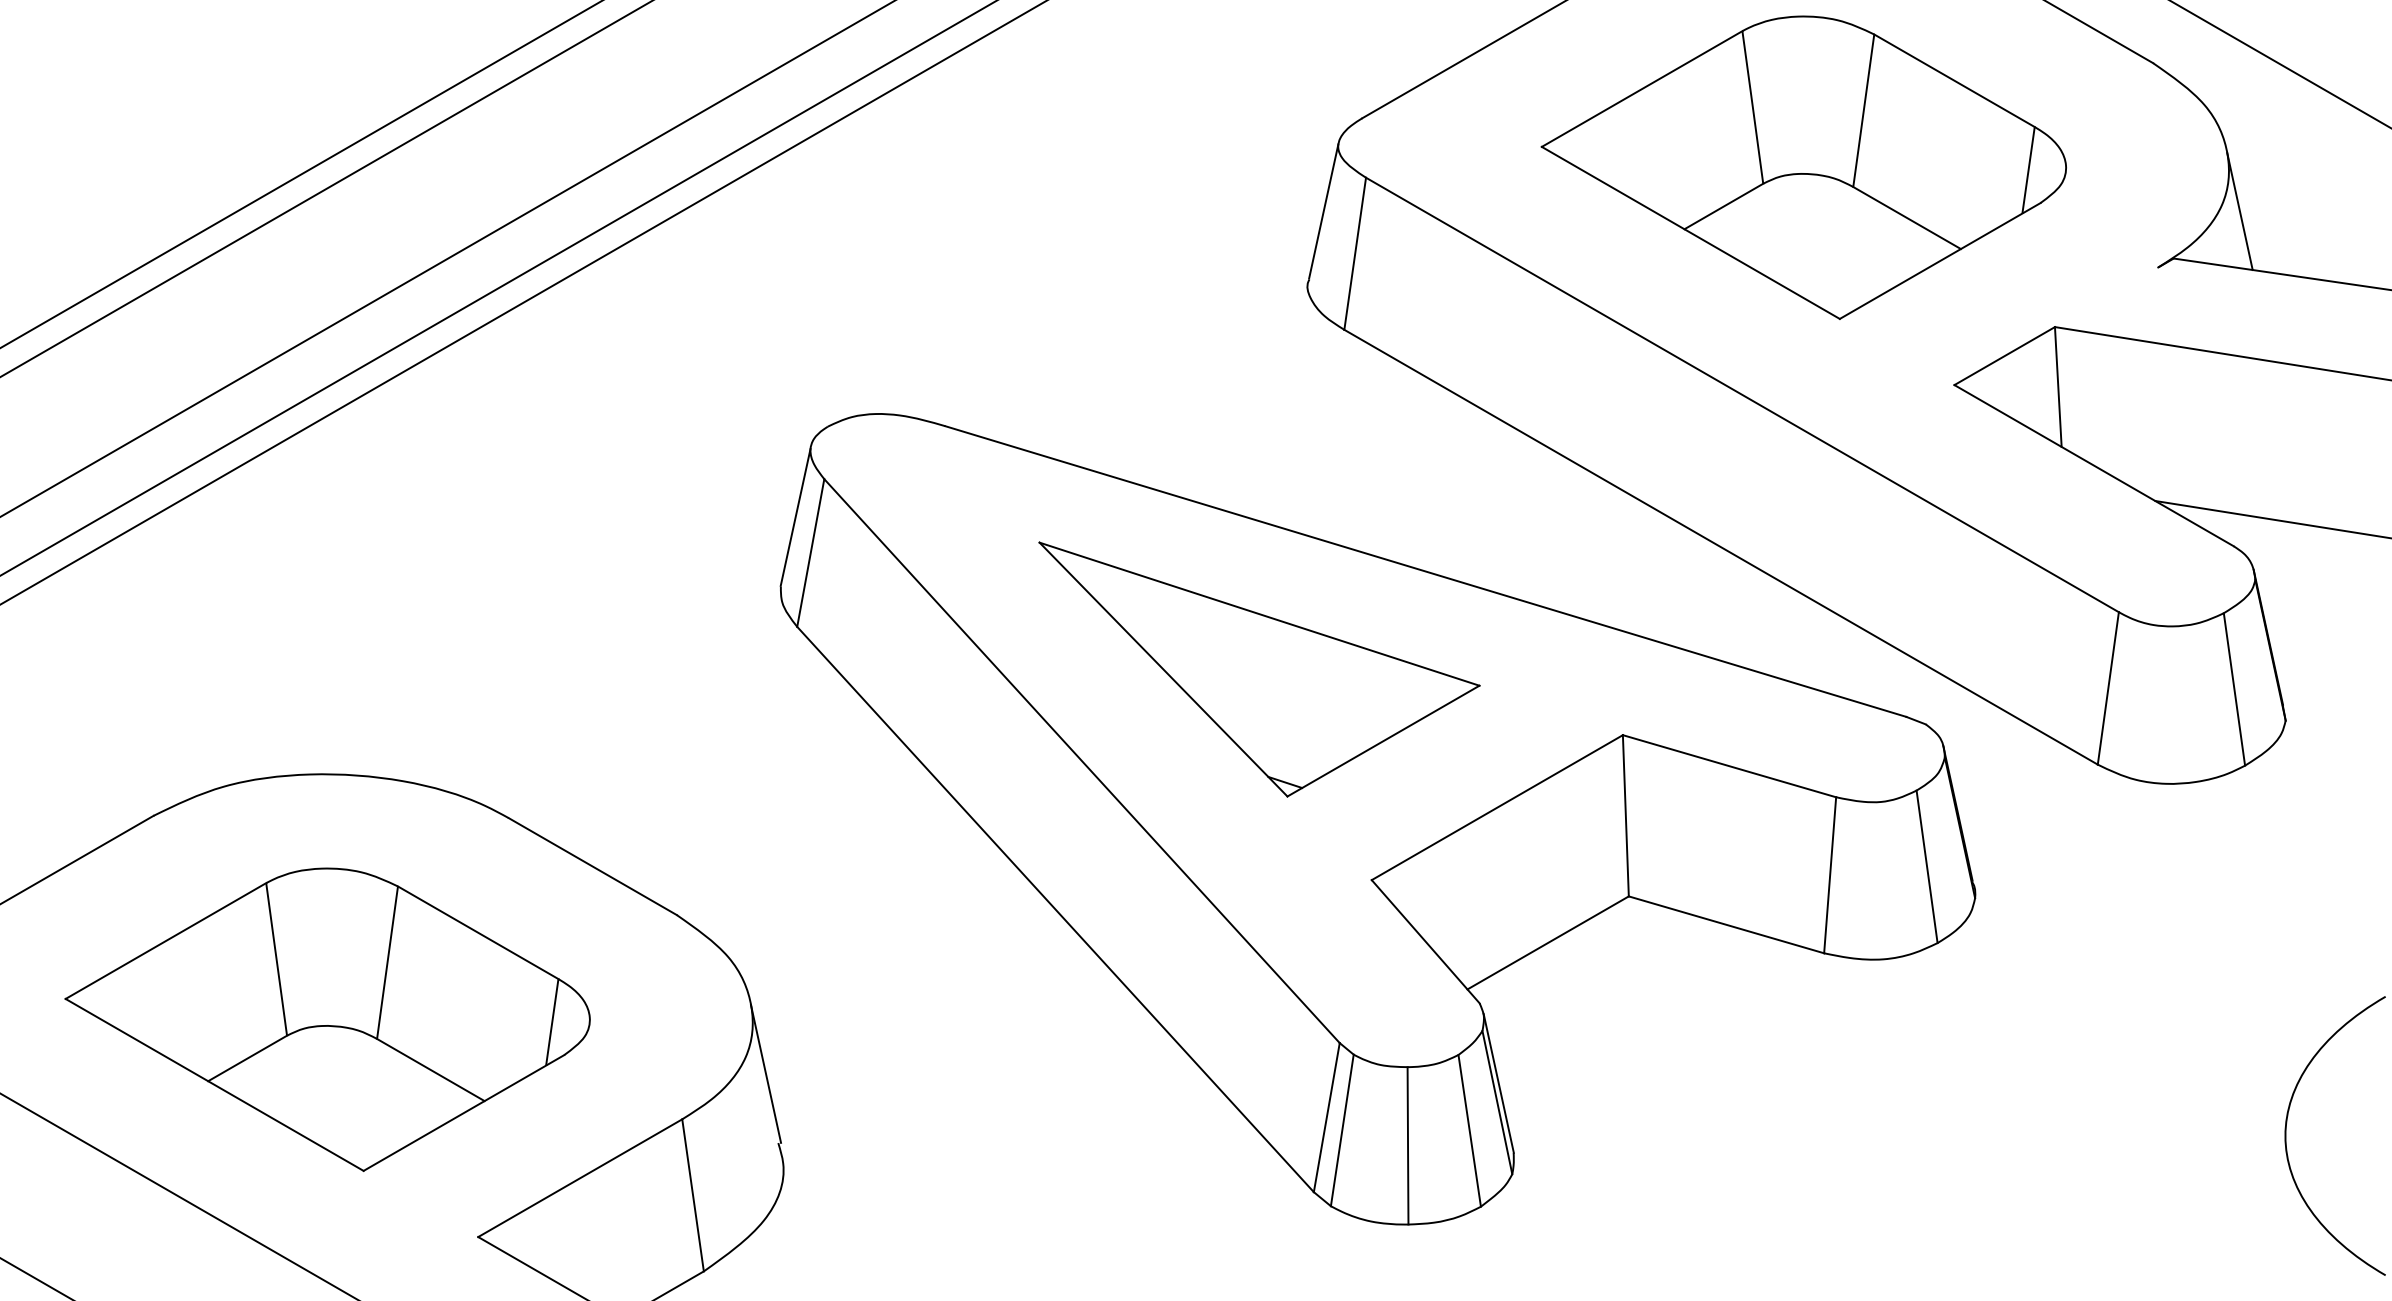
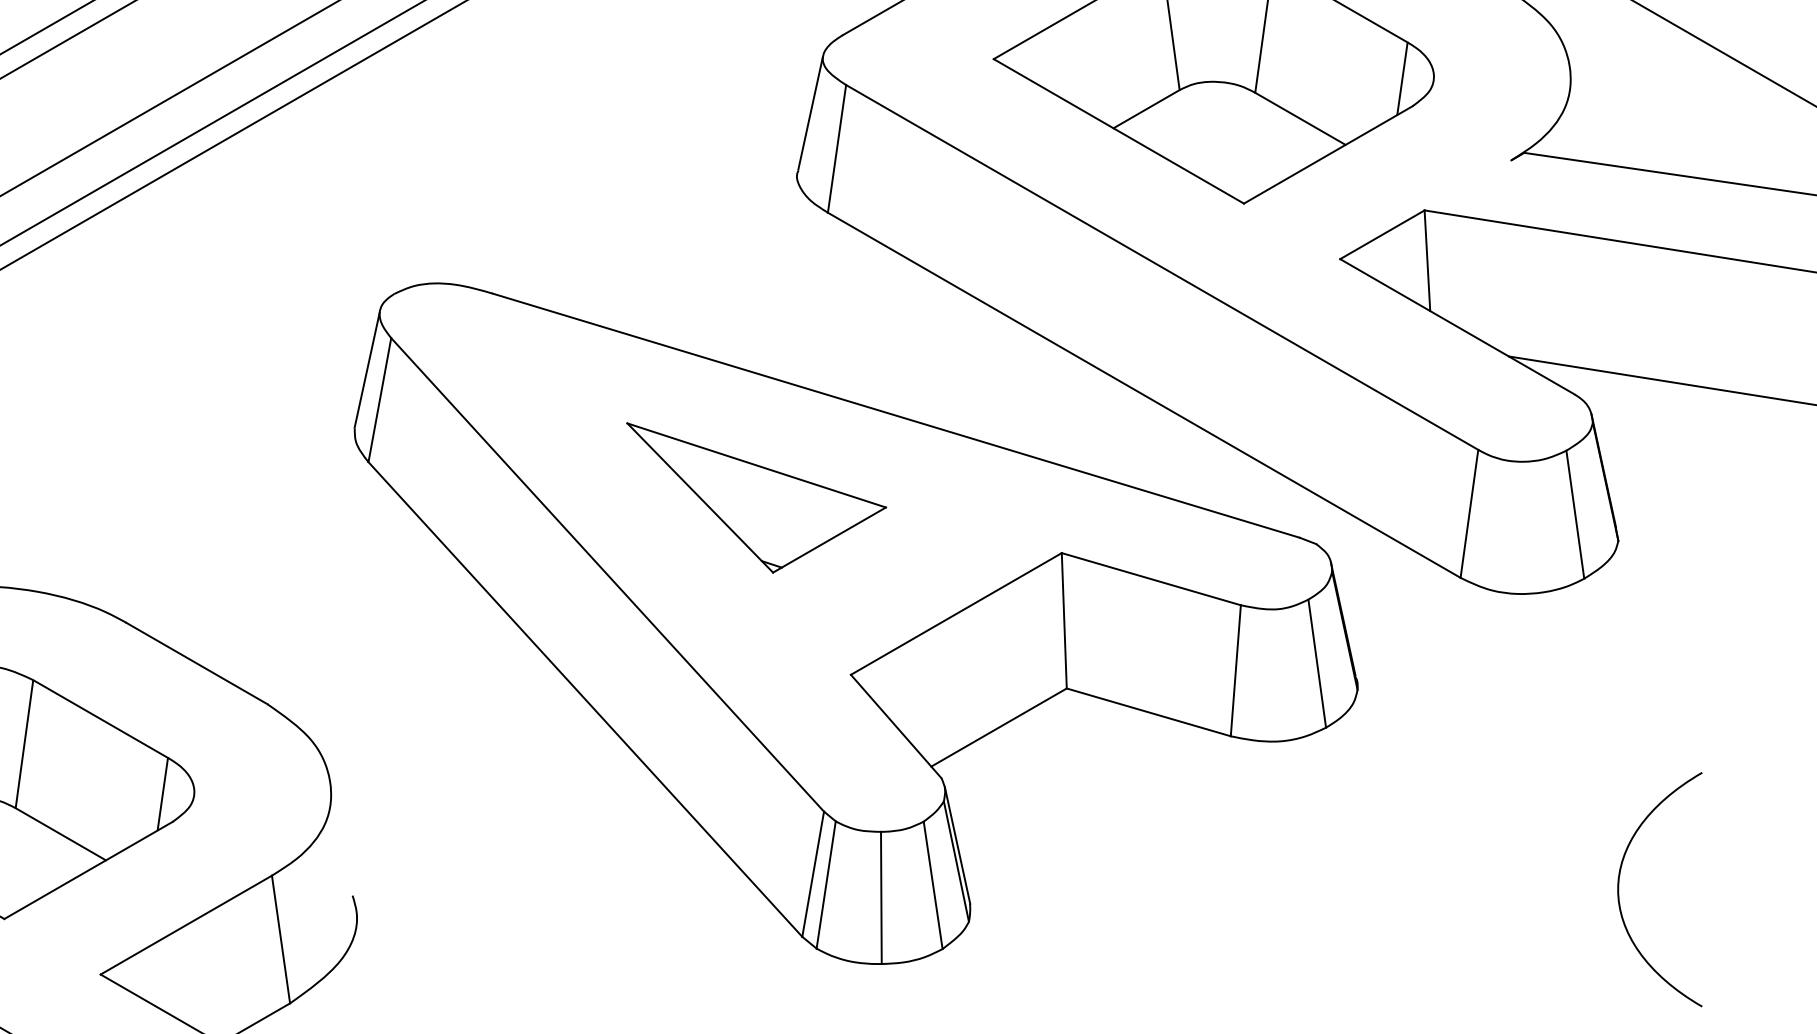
line: (2239, 211) -> (1579, 113), removed
part: (1259, 669) -> (756, 497), size x0.7
line: (765, 1073) -> (341, 837), removed

